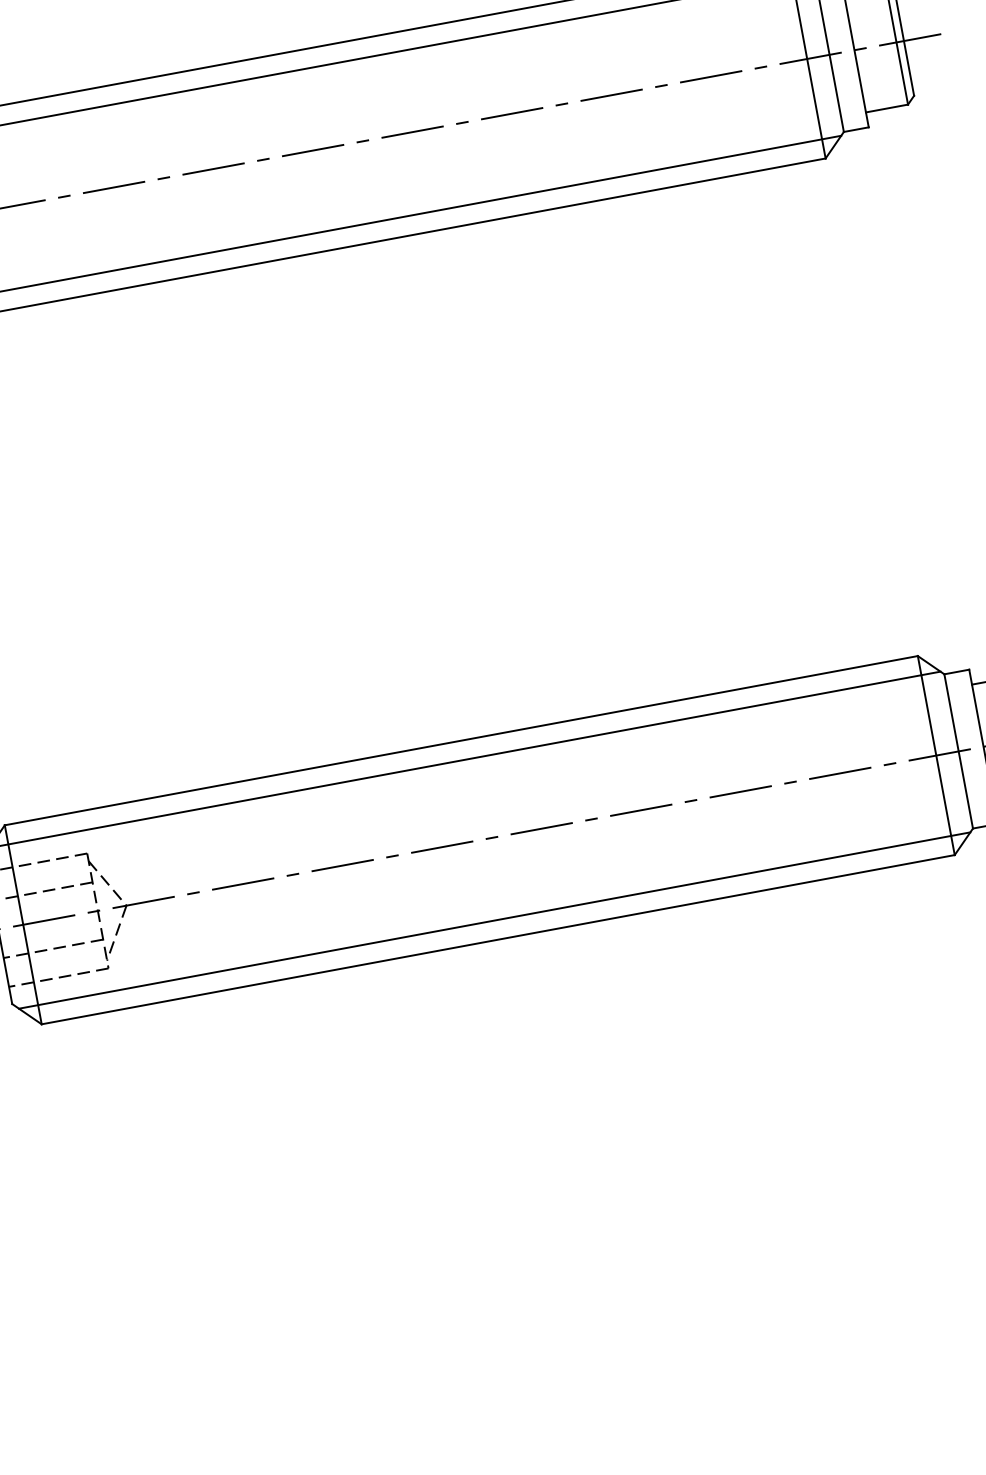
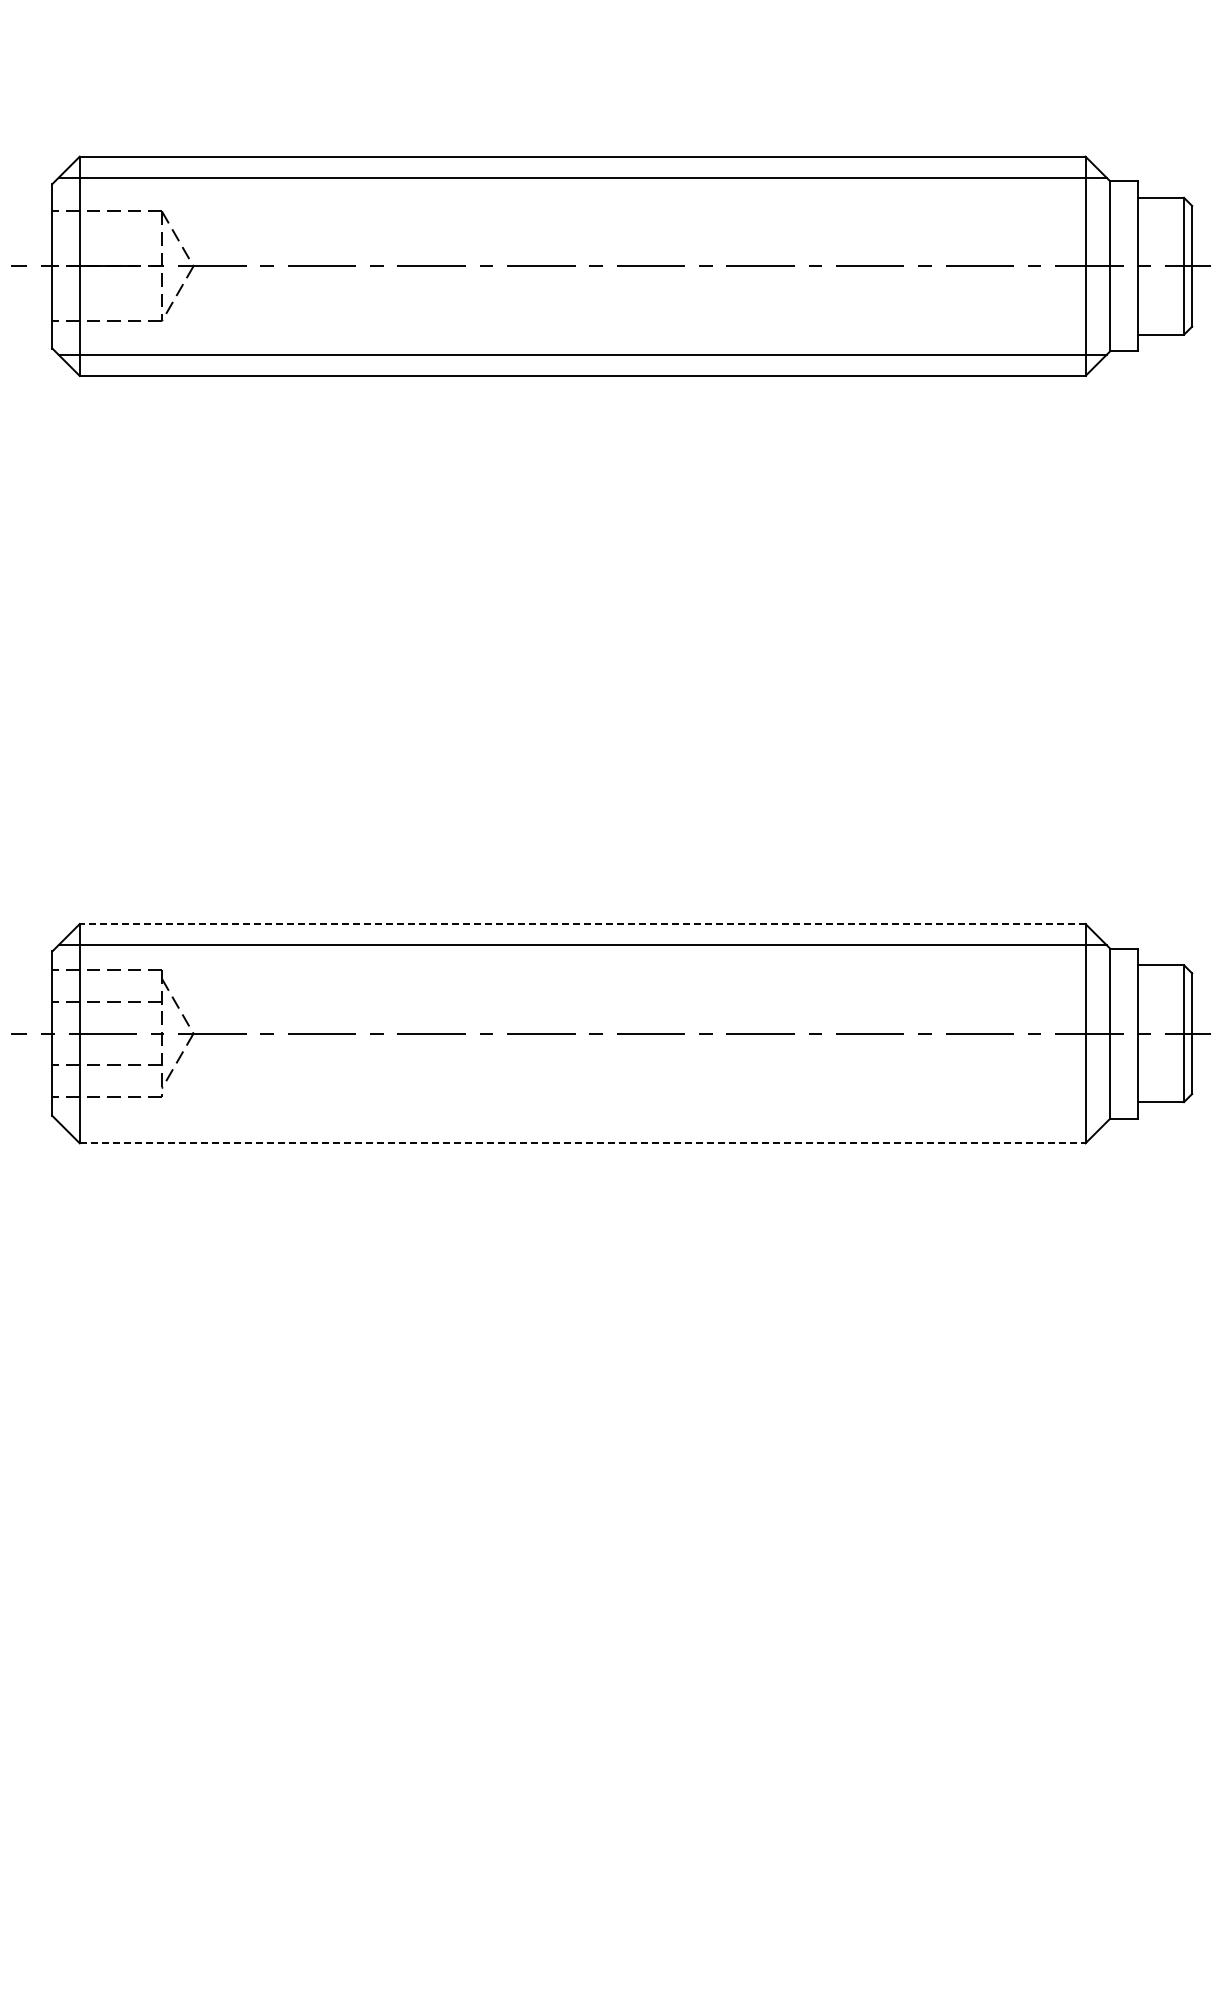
line: (461, 741) -> (582, 924), solid -> dashed
line: (494, 920) -> (582, 1122), removed
line: (498, 939) -> (582, 1143), solid -> dashed

